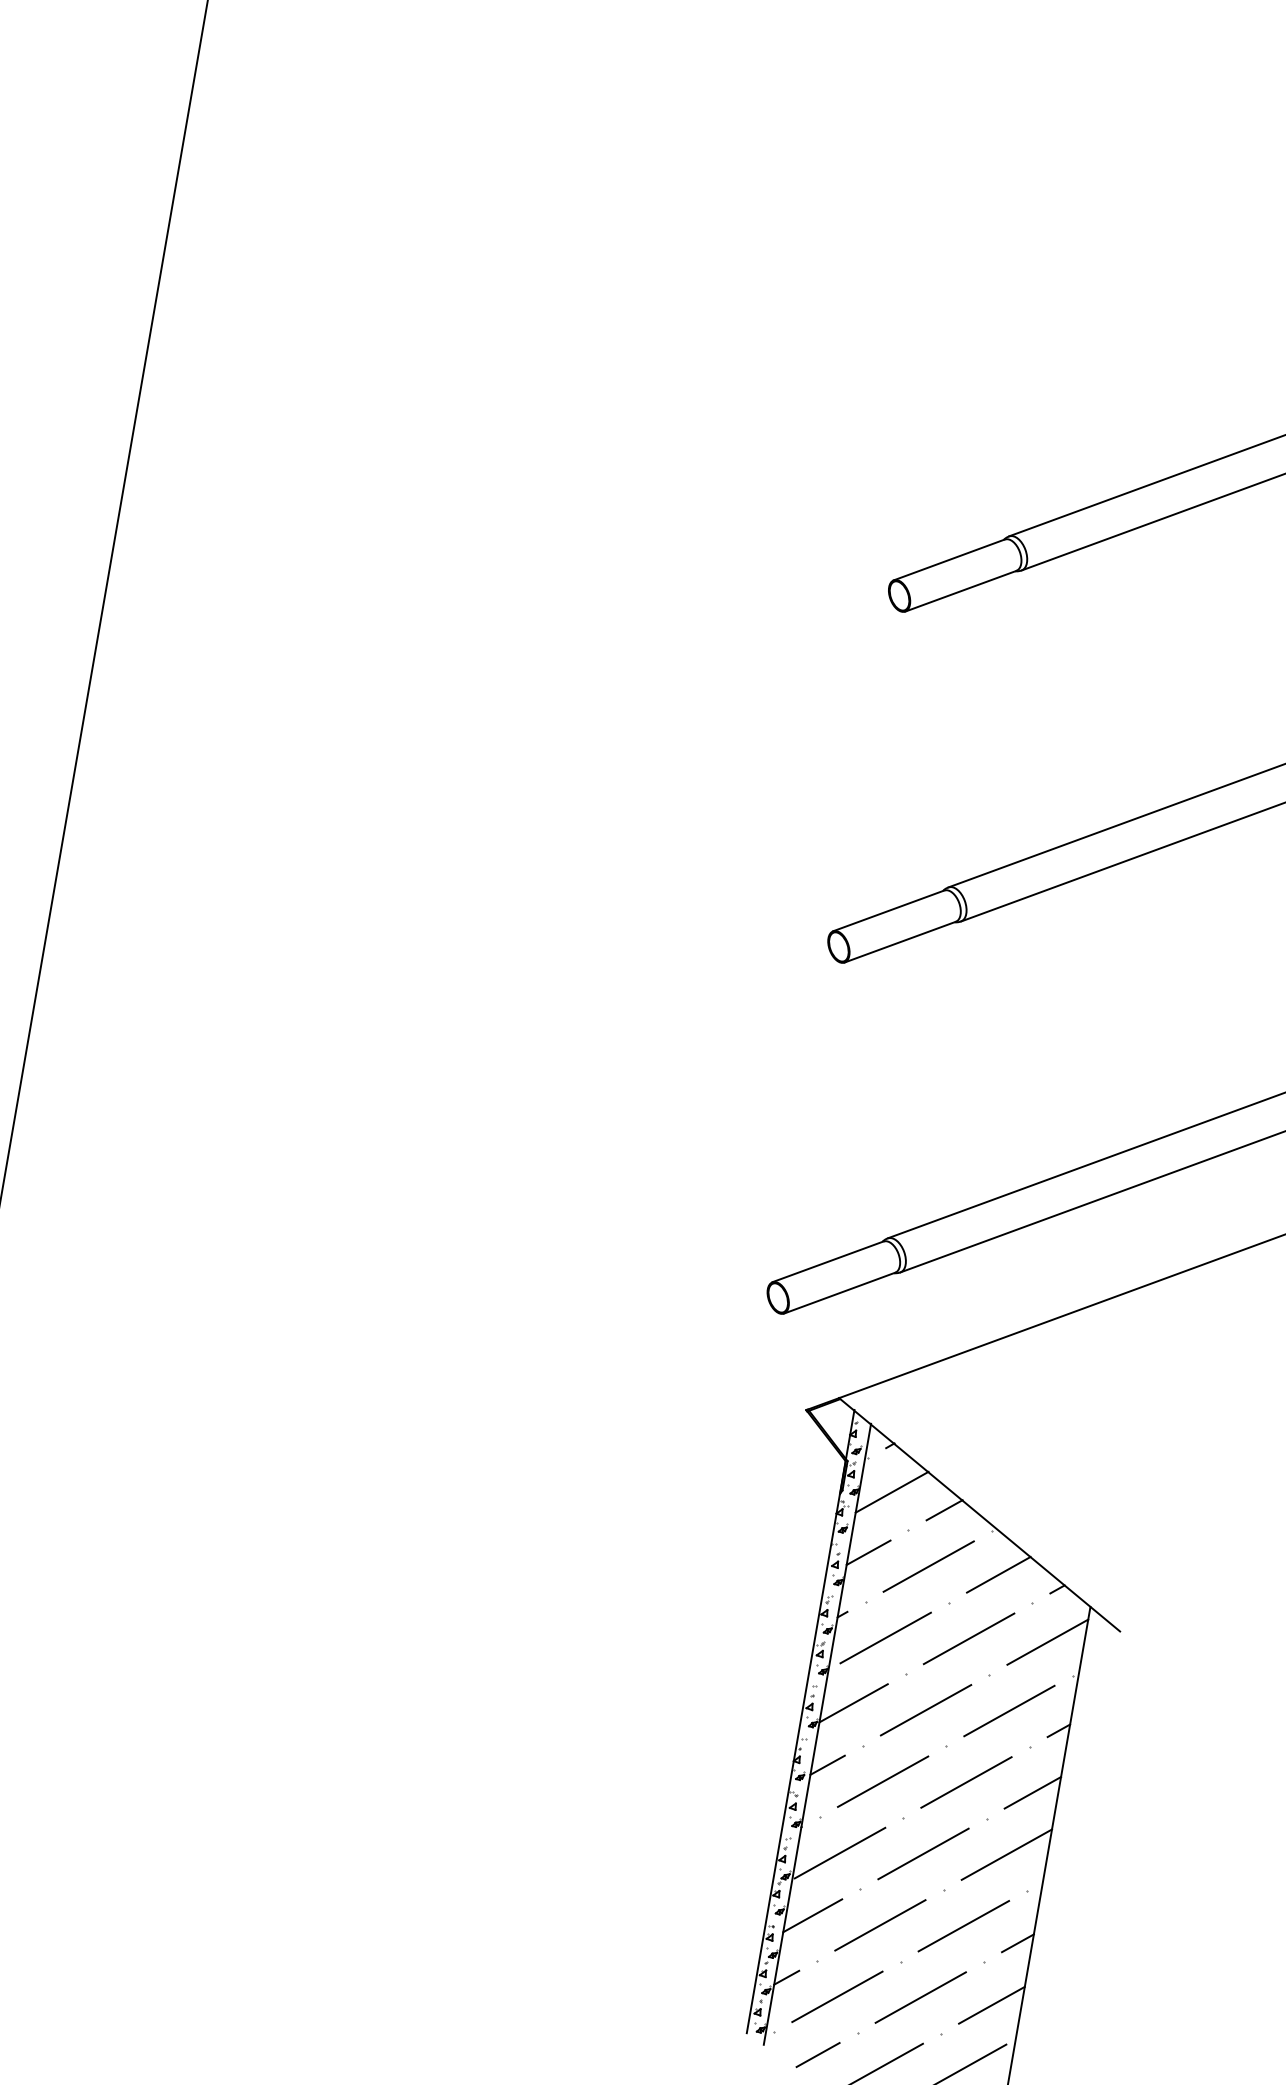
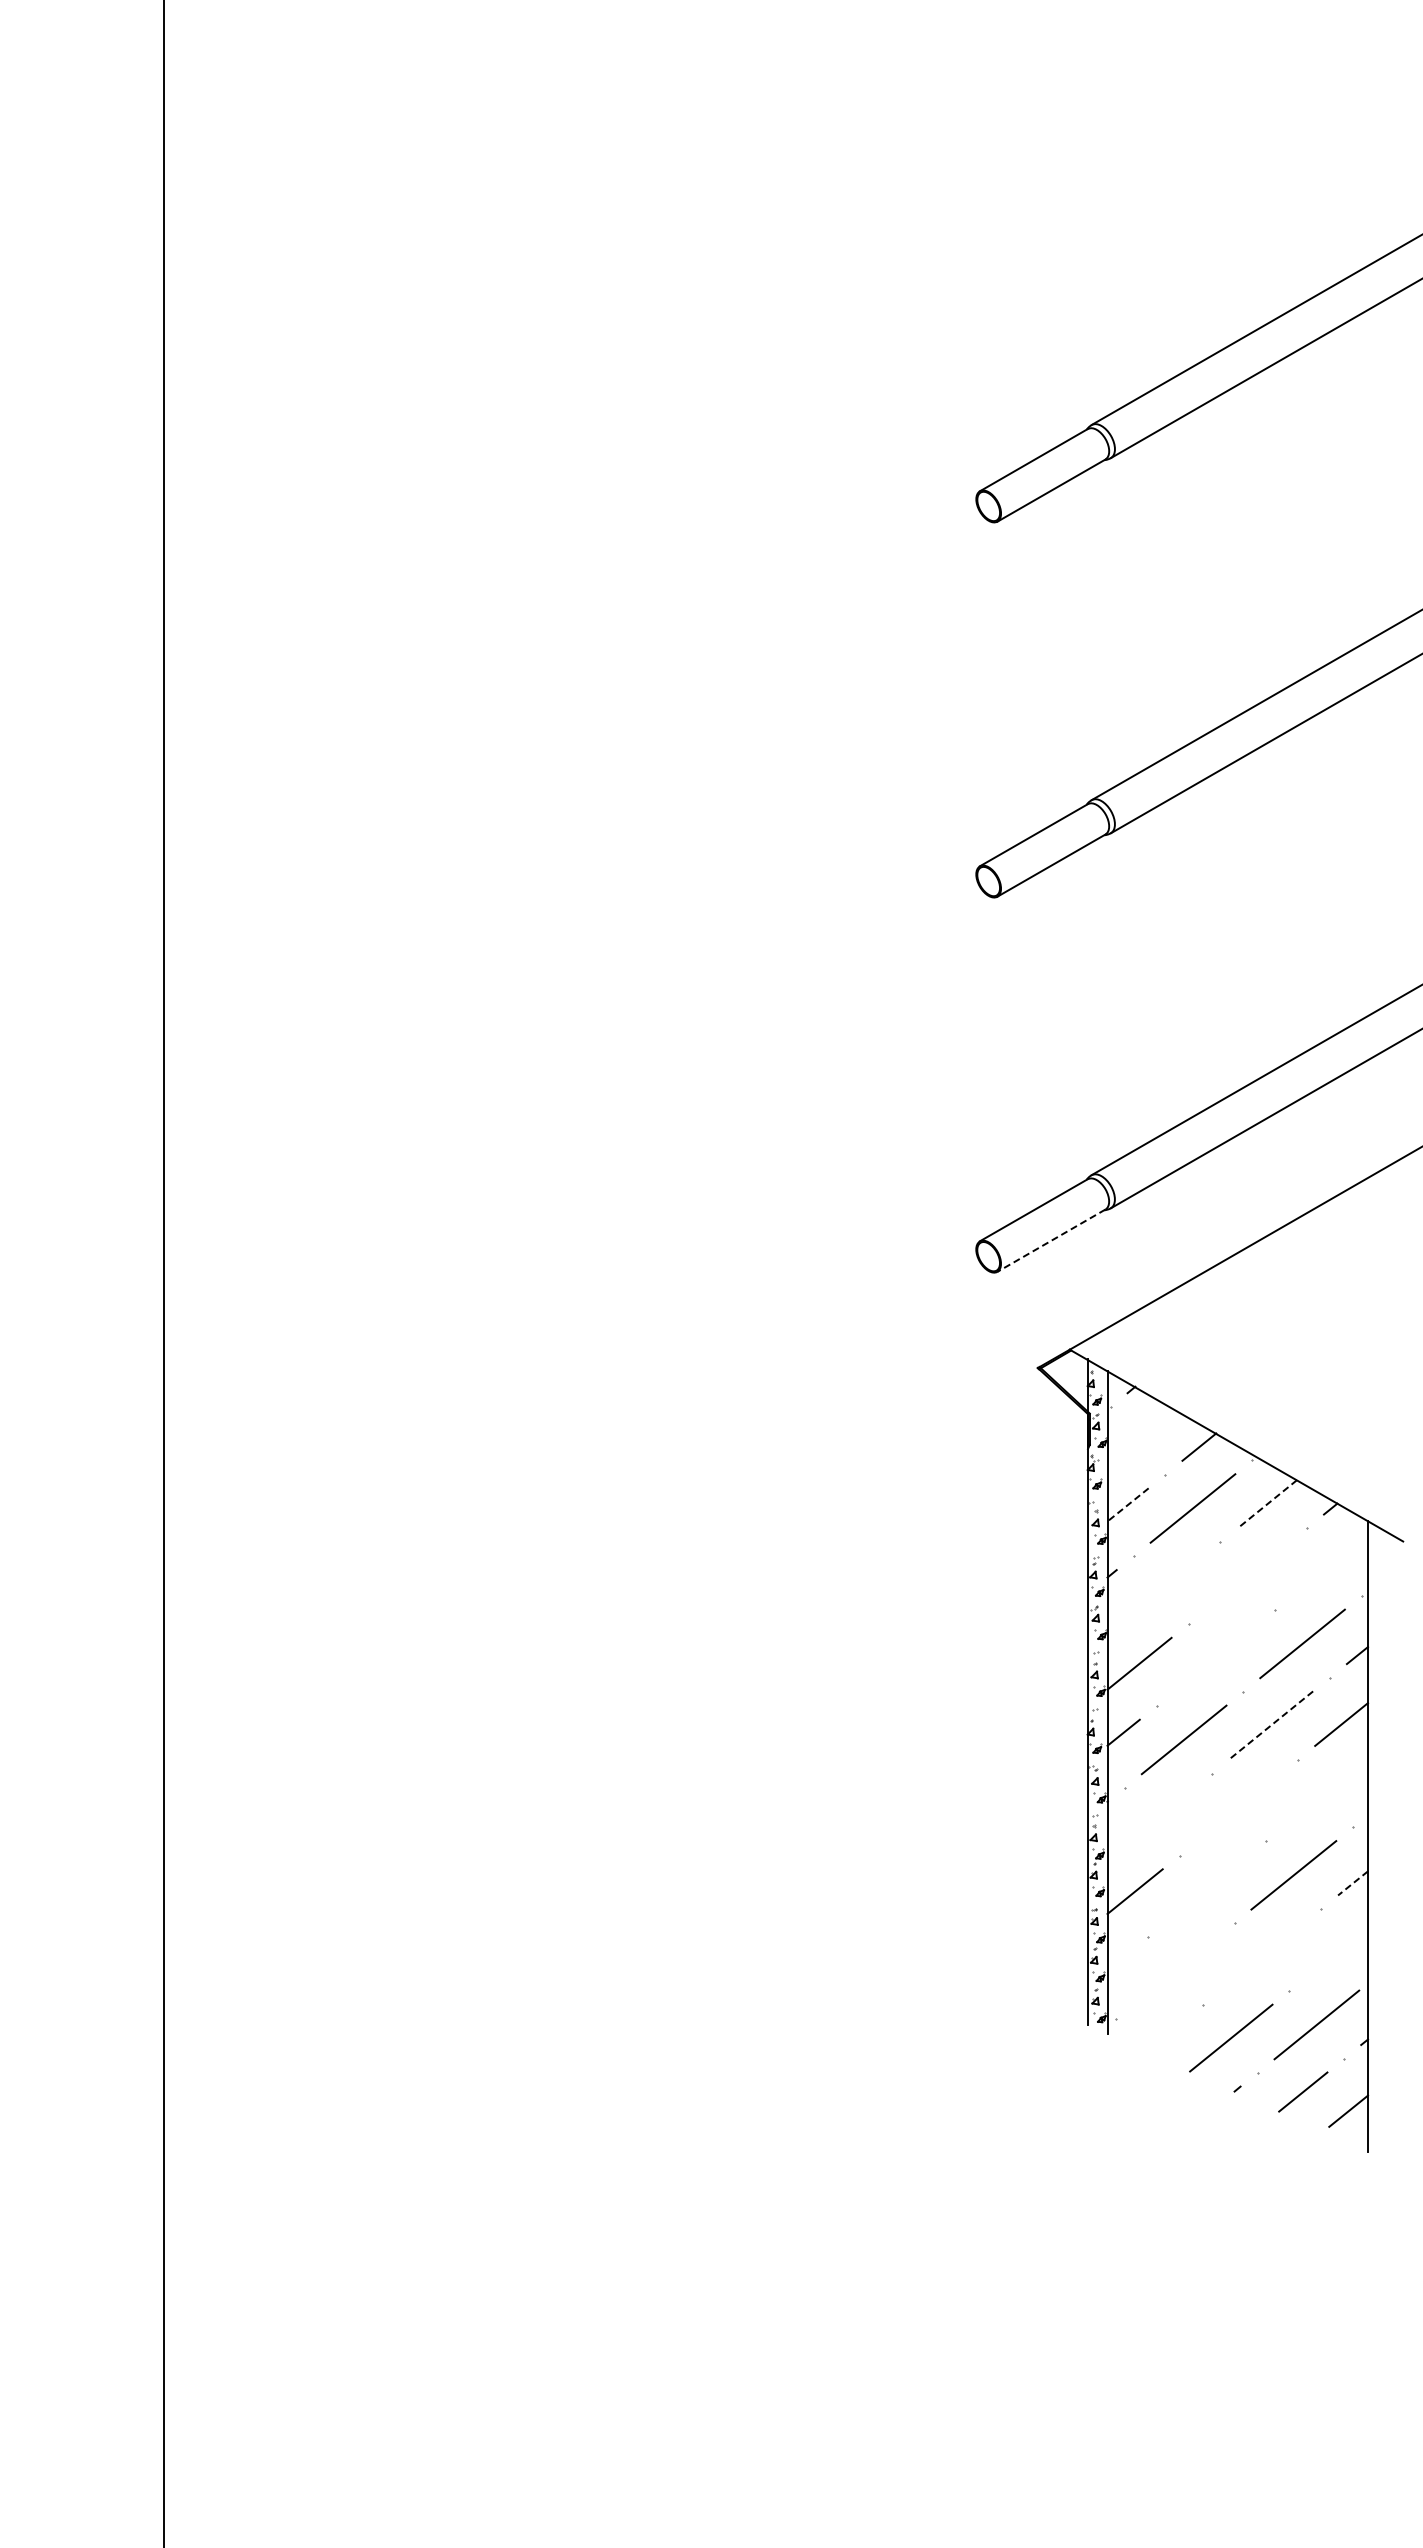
line: (839, 1292) -> (1051, 1240), solid -> dashed
line: (892, 1491) -> (1141, 1437), removed
line: (867, 1553) -> (1127, 1505), solid -> dashed
line: (998, 1574) -> (1266, 1504), solid -> dashed
line: (885, 1637) -> (1160, 1589), removed
line: (968, 1638) -> (1247, 1575), removed
line: (1048, 1642) -> (1330, 1565), removed
line: (925, 1709) -> (1215, 1657), removed
line: (966, 1783) -> (1270, 1726), solid -> dashed
line: (839, 1852) -> (1151, 1821), removed
line: (923, 1853) -> (1238, 1807), removed
line: (1006, 1854) -> (1325, 1793), removed
line: (879, 1925) -> (1206, 1889), removed
line: (1017, 1943) -> (1352, 1883), solid -> dashed
line: (785, 1977) -> (1118, 1960), removed
line: (920, 1996) -> (1261, 1956), removed
line: (837, 1997) -> (1175, 1971), removed
line: (992, 2005) -> (1337, 1952), removed
line: (818, 2054) -> (1165, 2034), removed

